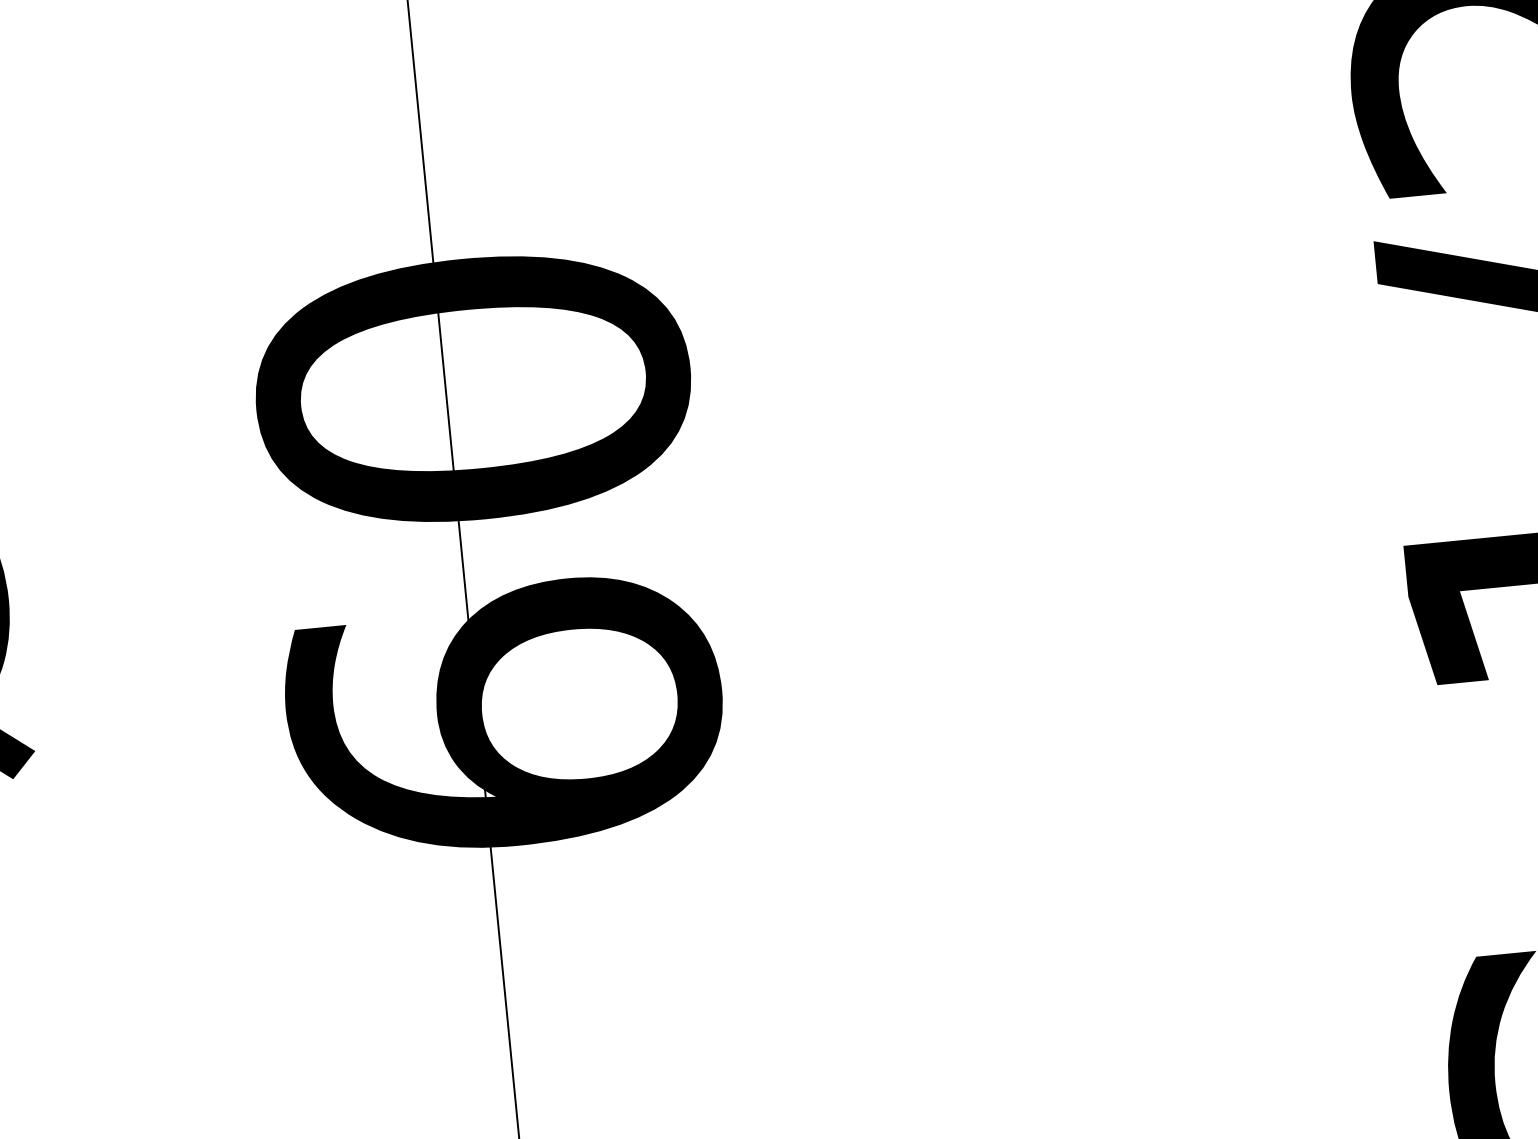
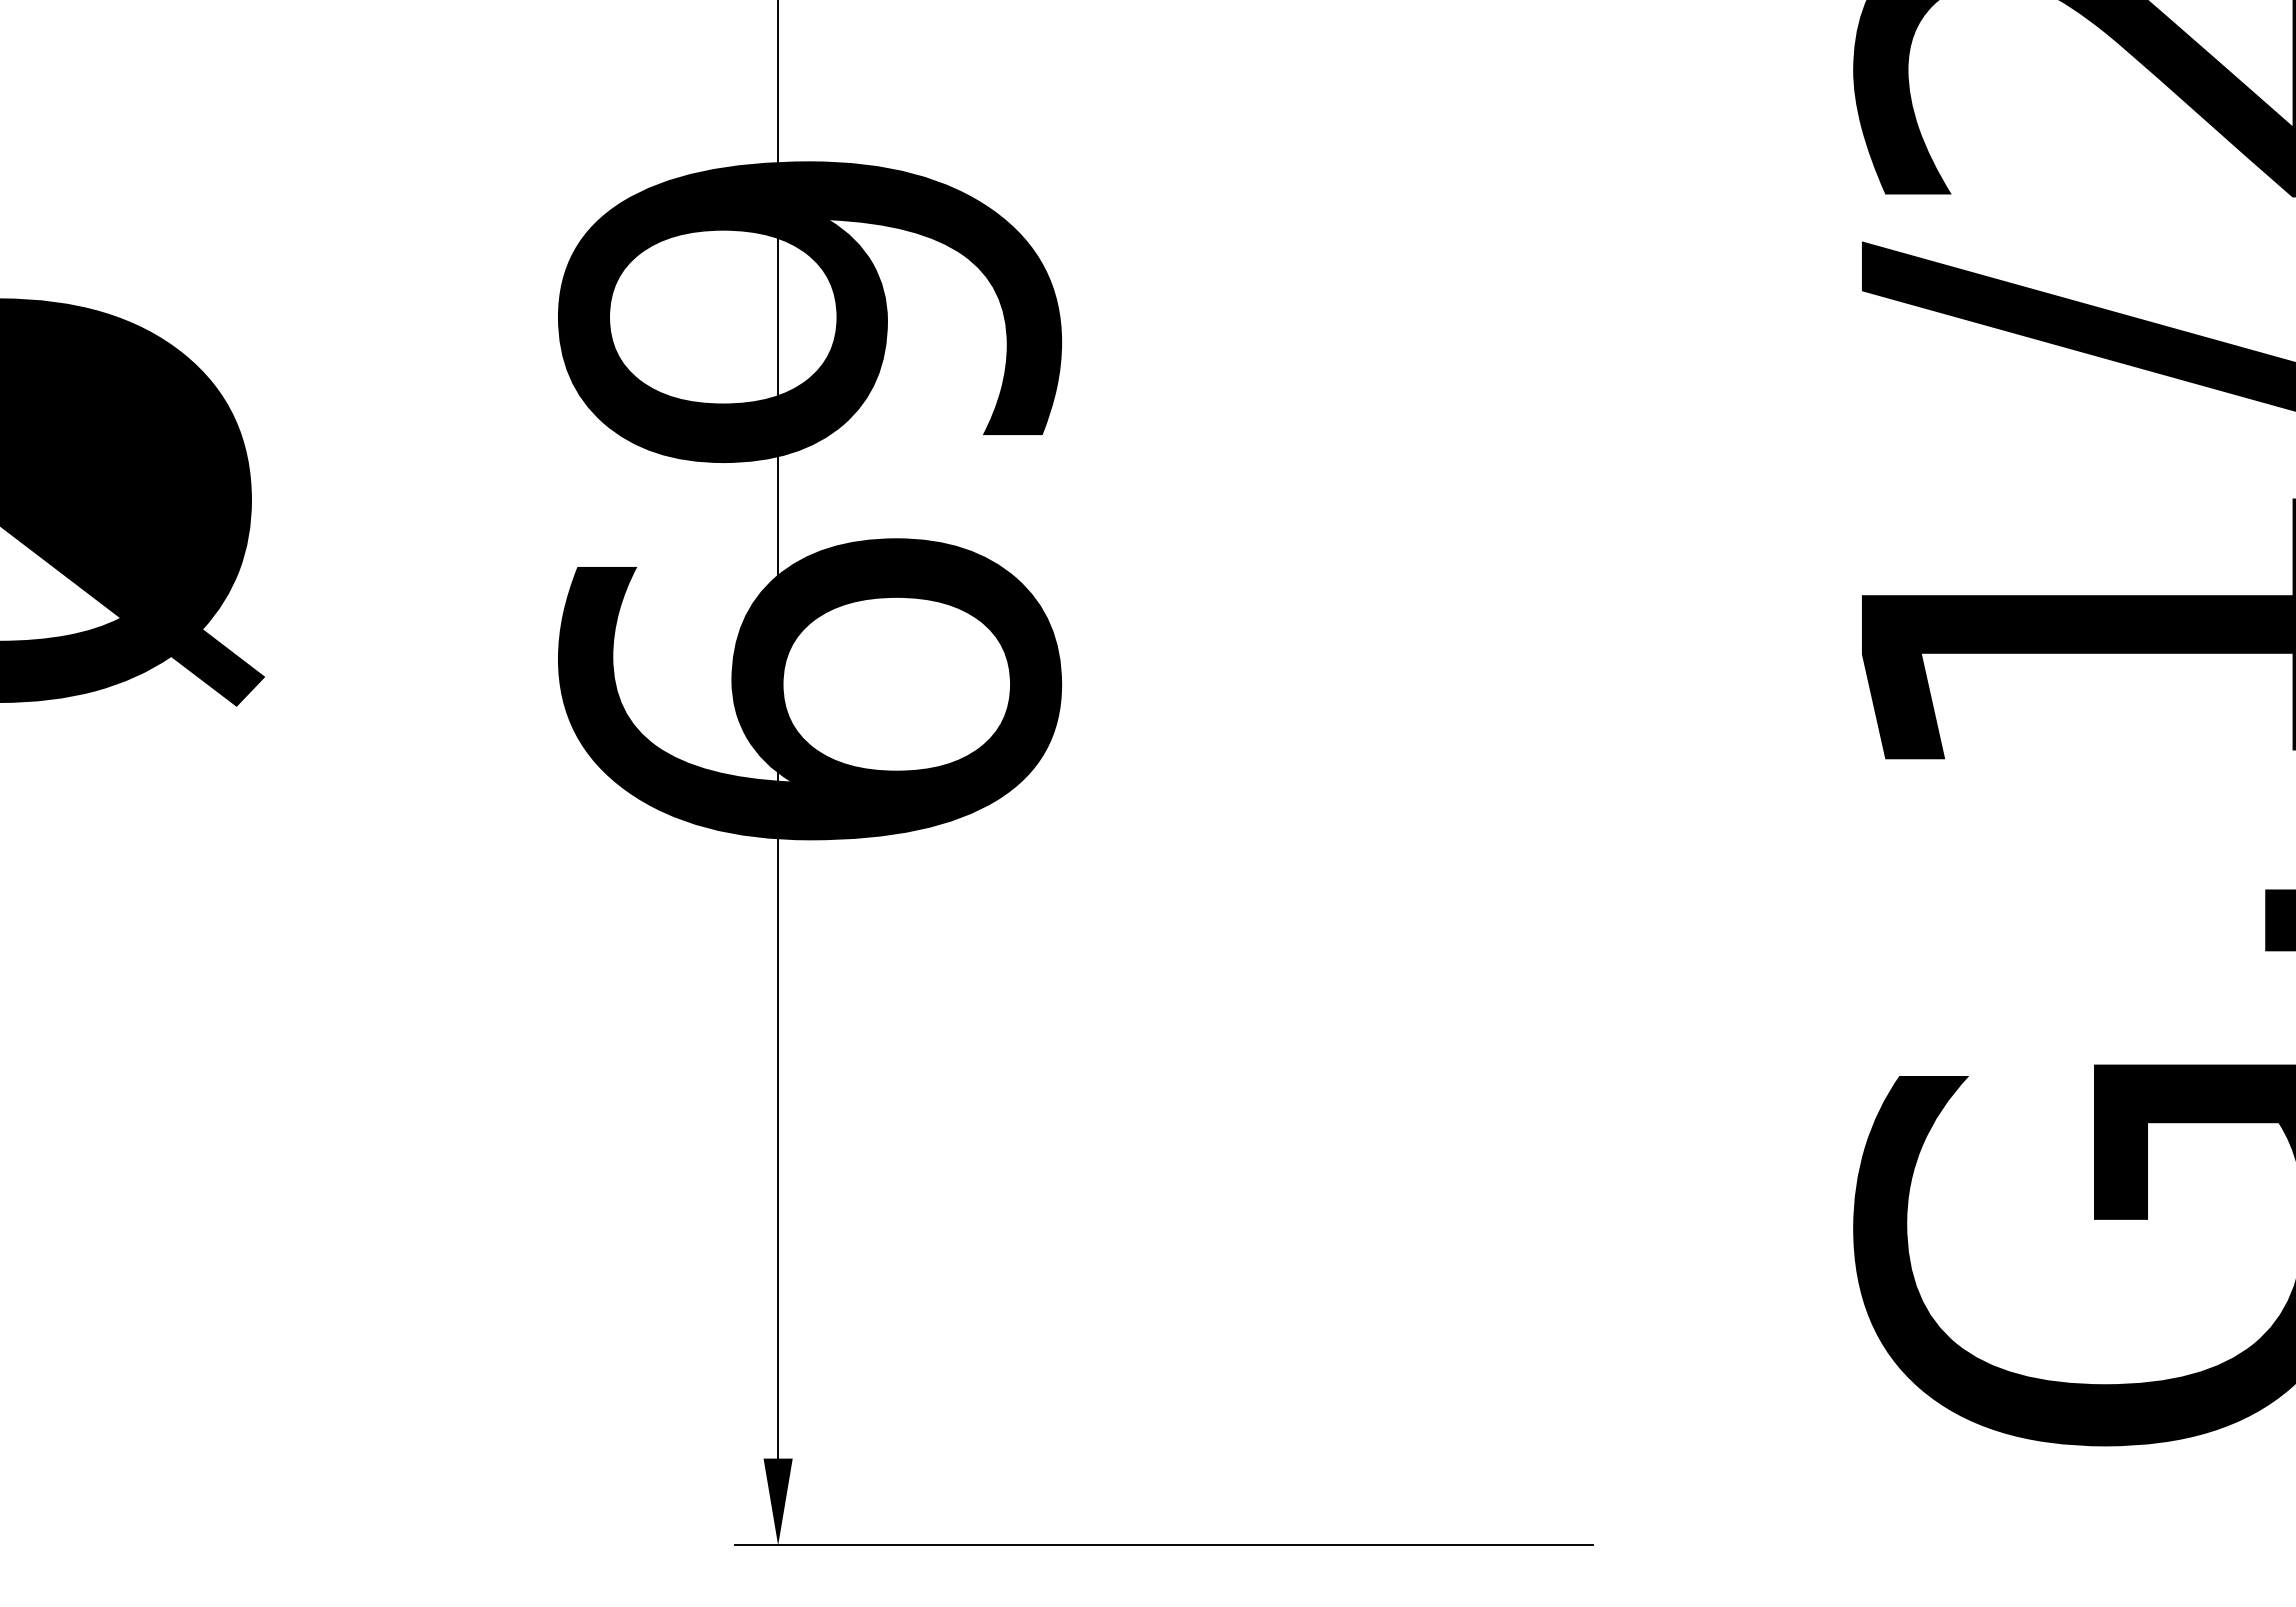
text: (473, 389) -> (810, 310), 60 -> 69

